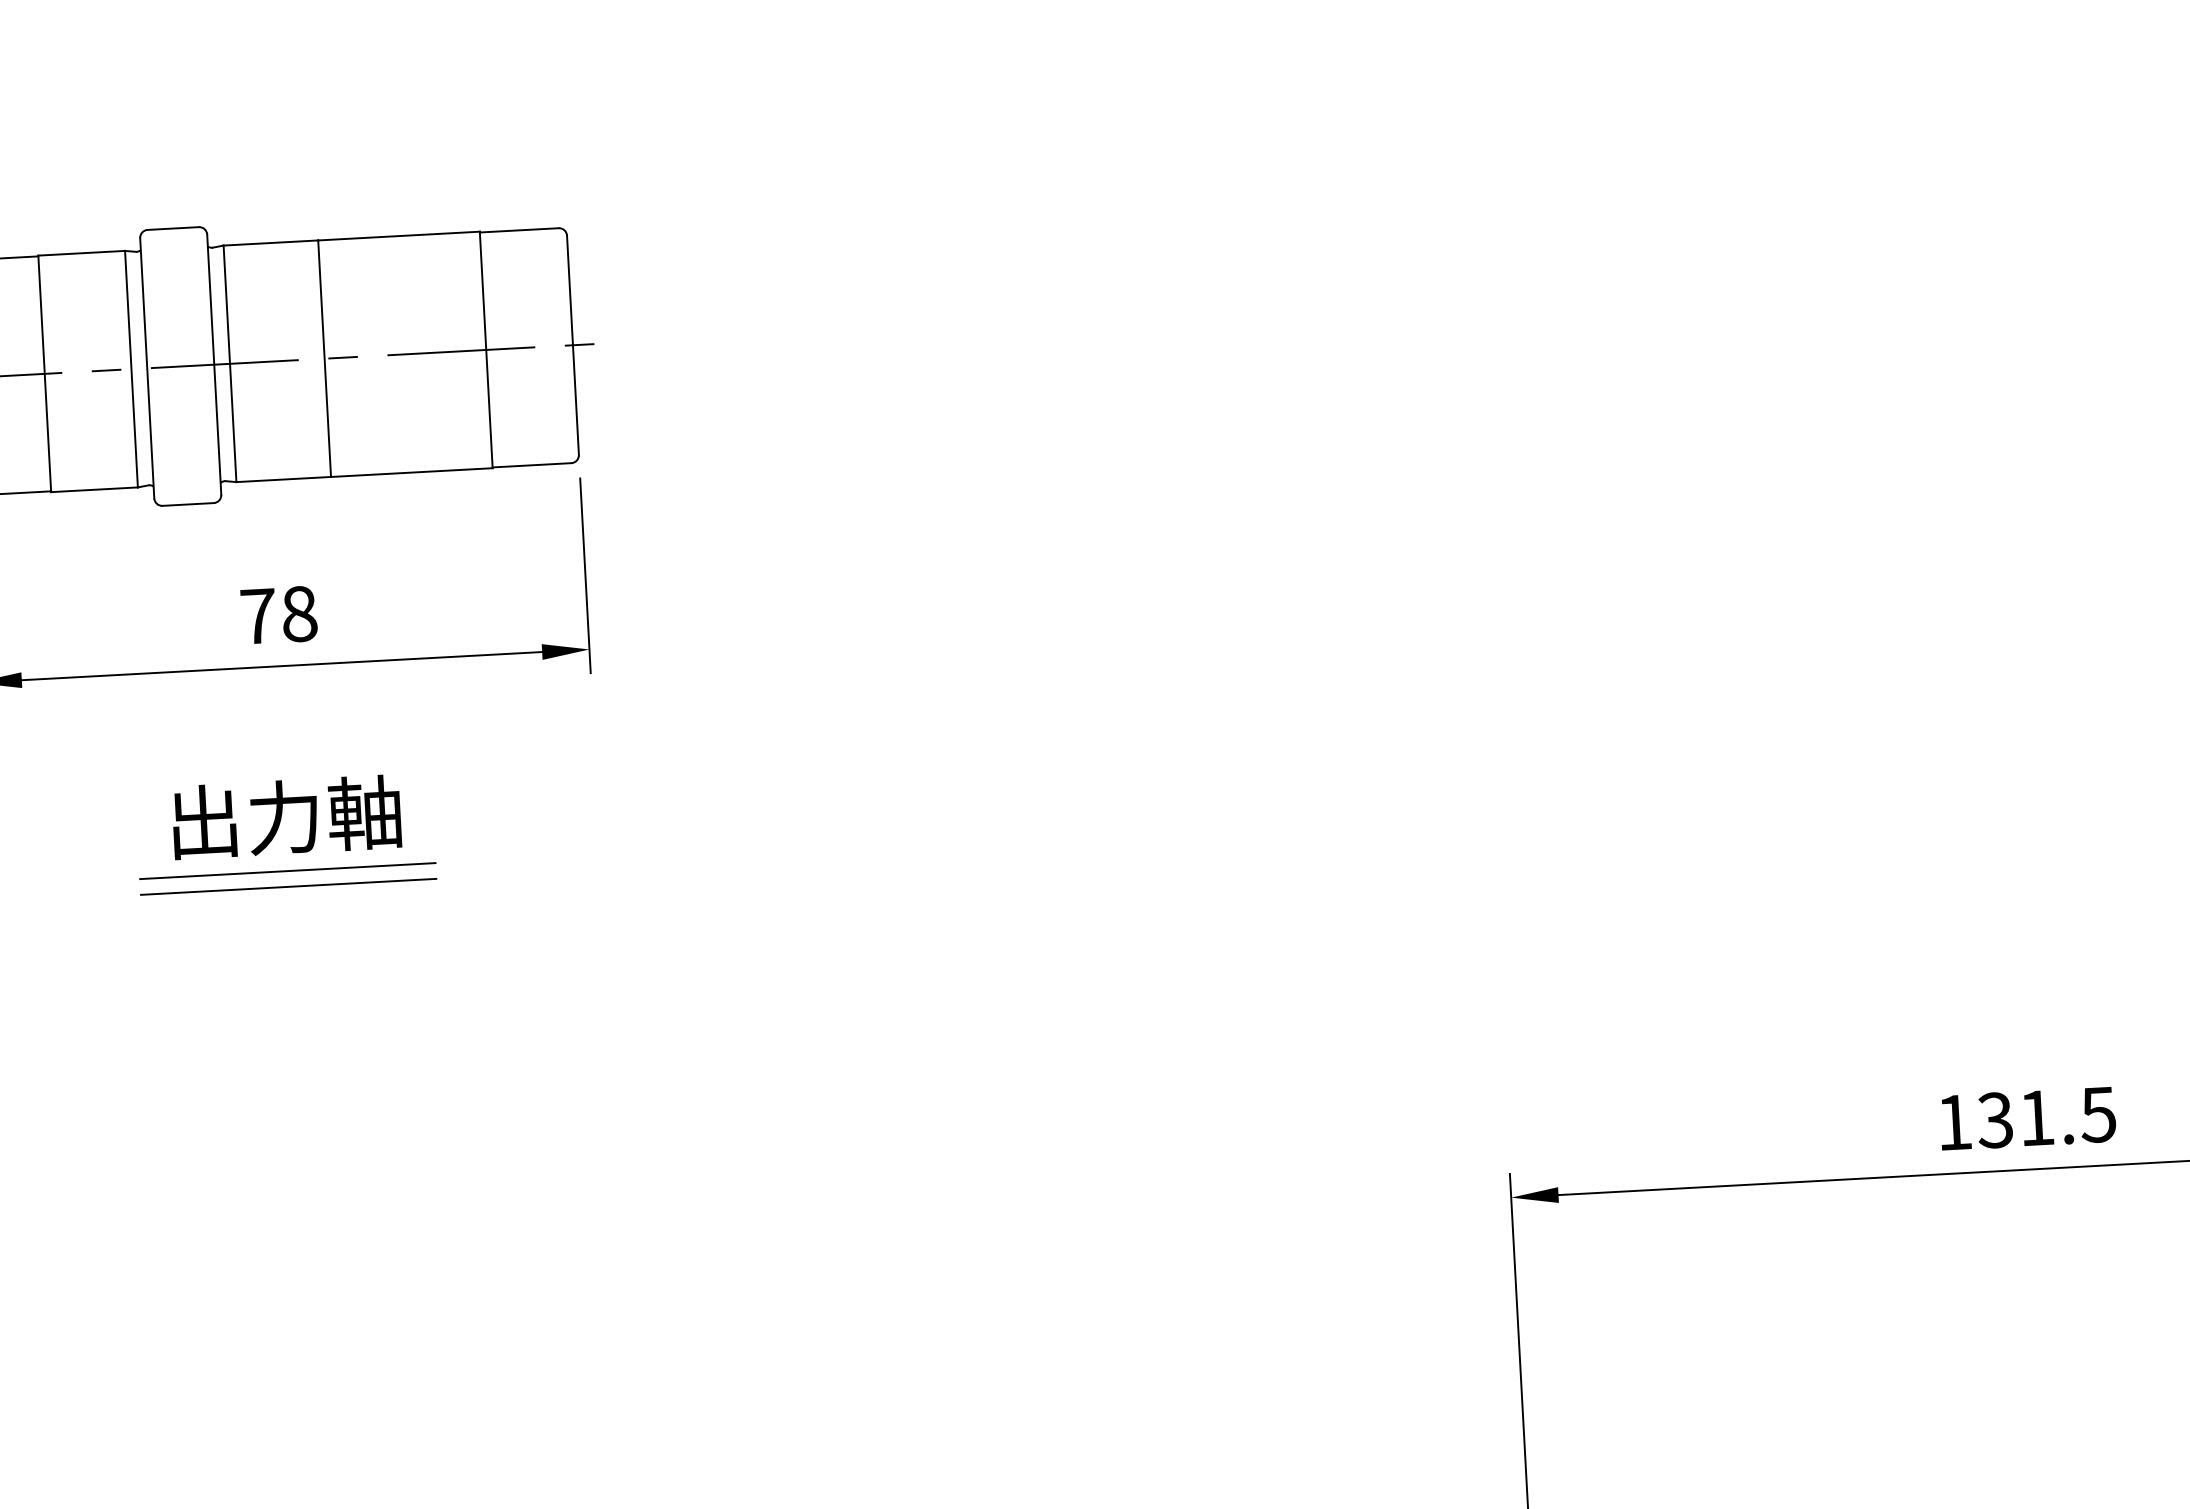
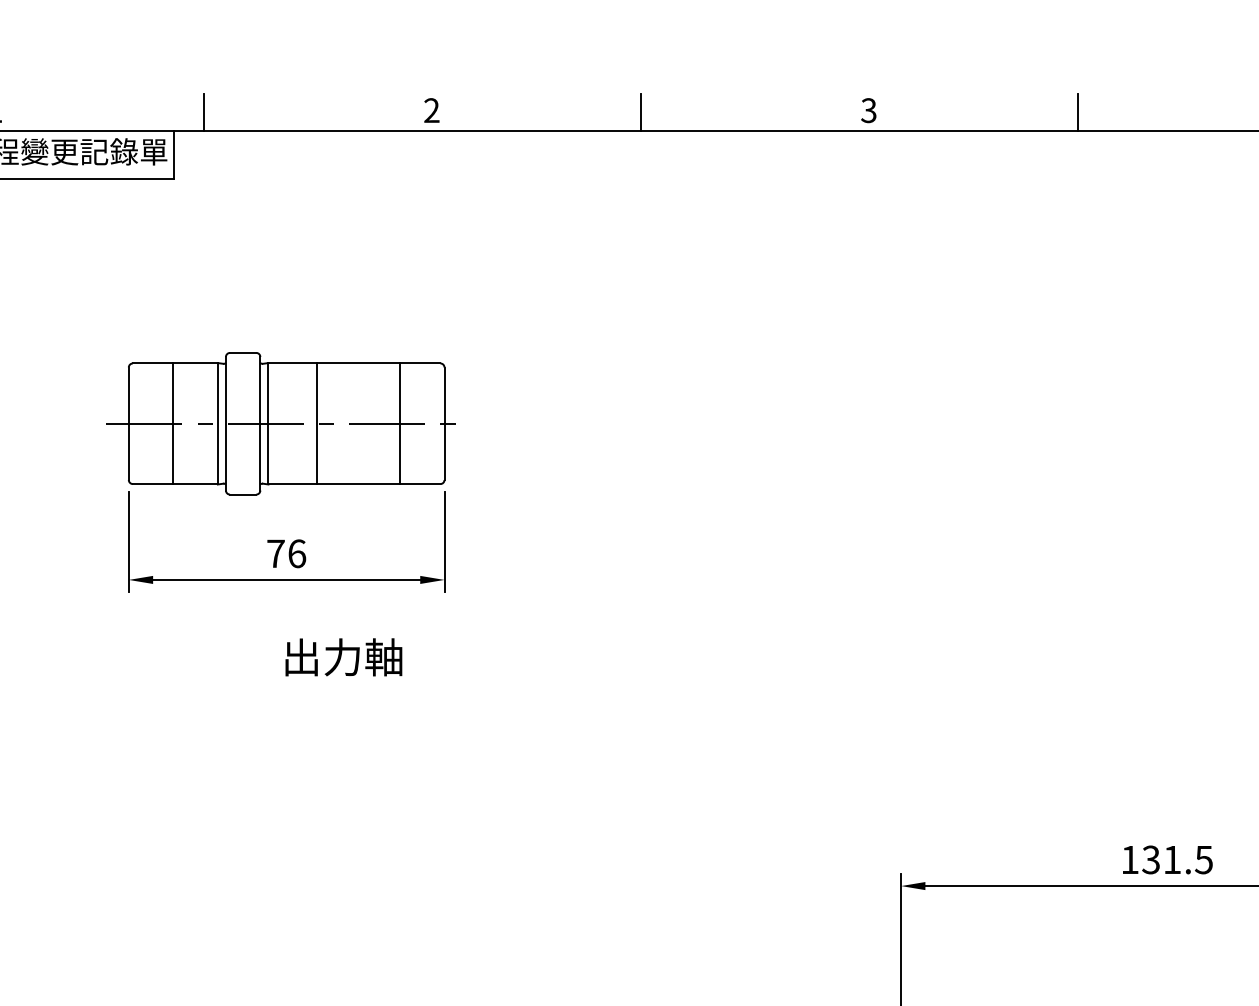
text: (300, 613) -> (297, 553), 78 -> 76
text: (285, 817) -> (343, 657), moved
line: (286, 872) -> (283, 685), removed
line: (287, 887) -> (283, 693), removed

